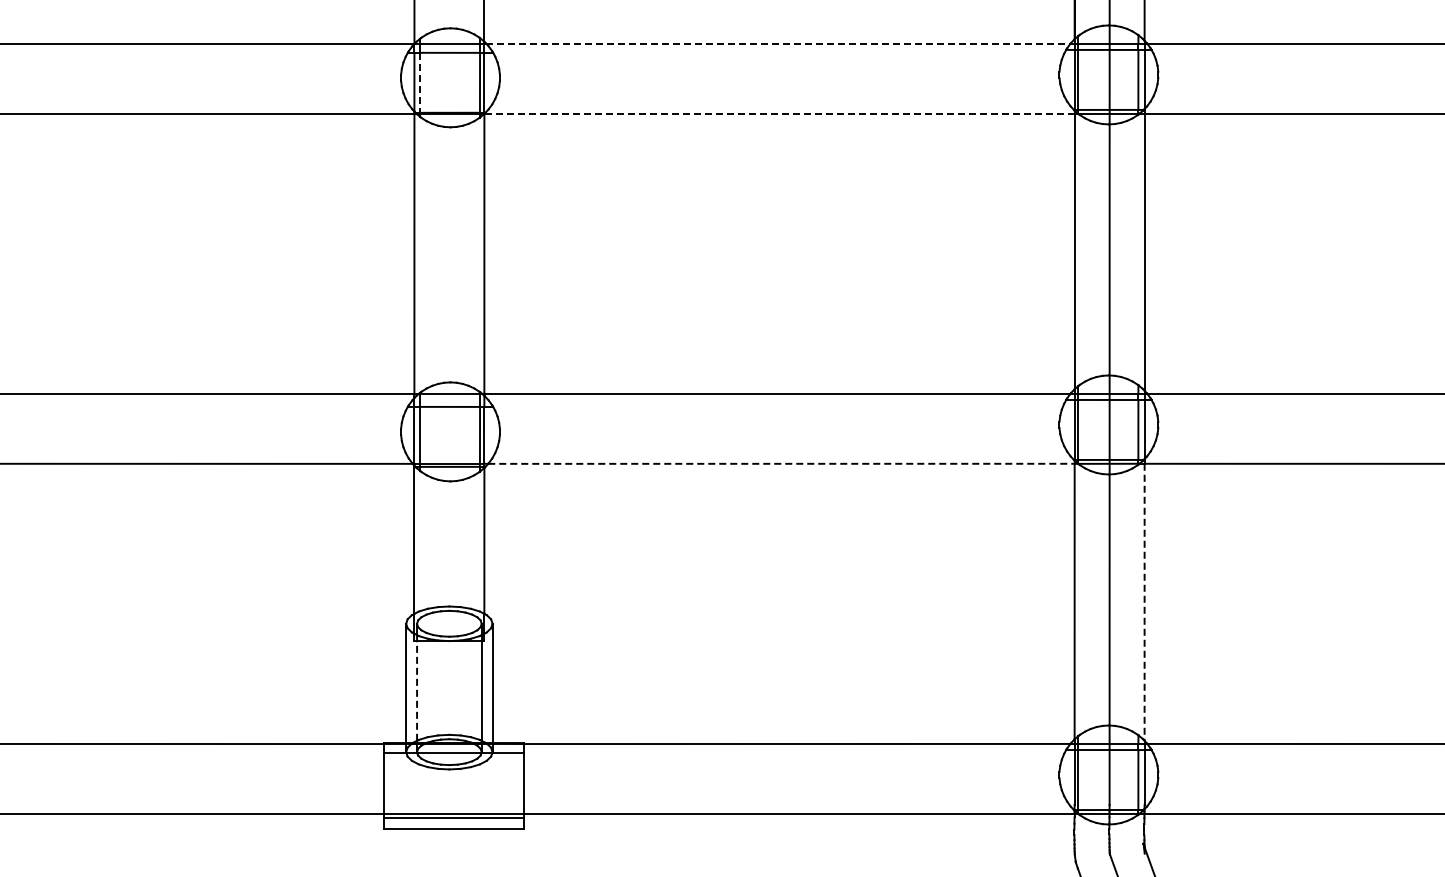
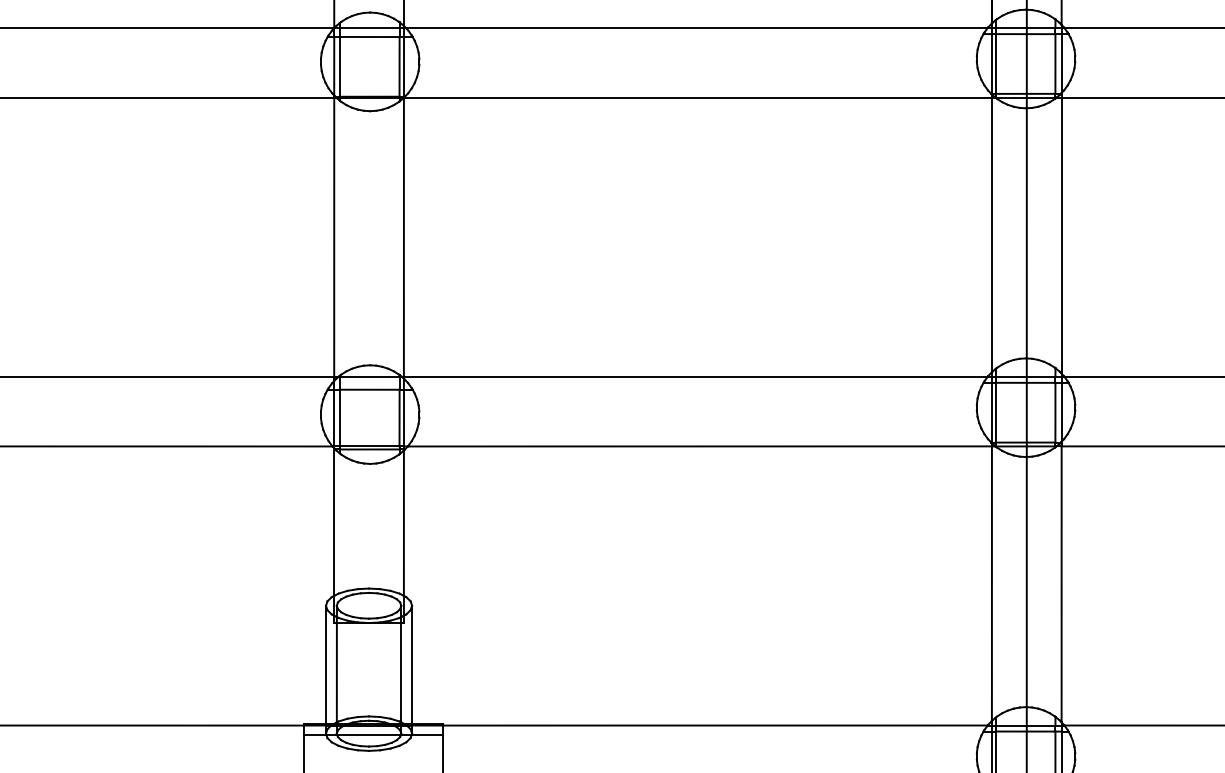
line: (778, 43) -> (696, 27), dashed -> solid
line: (420, 82) -> (340, 66), dashed -> solid
line: (779, 113) -> (697, 97), dashed -> solid
line: (781, 463) -> (699, 446), dashed -> solid
line: (1144, 602) -> (1061, 584), dashed -> solid
line: (417, 691) -> (337, 673), dashed -> solid

